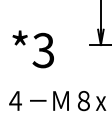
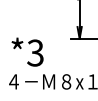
text: (33, 48) -> (27, 51), moved

